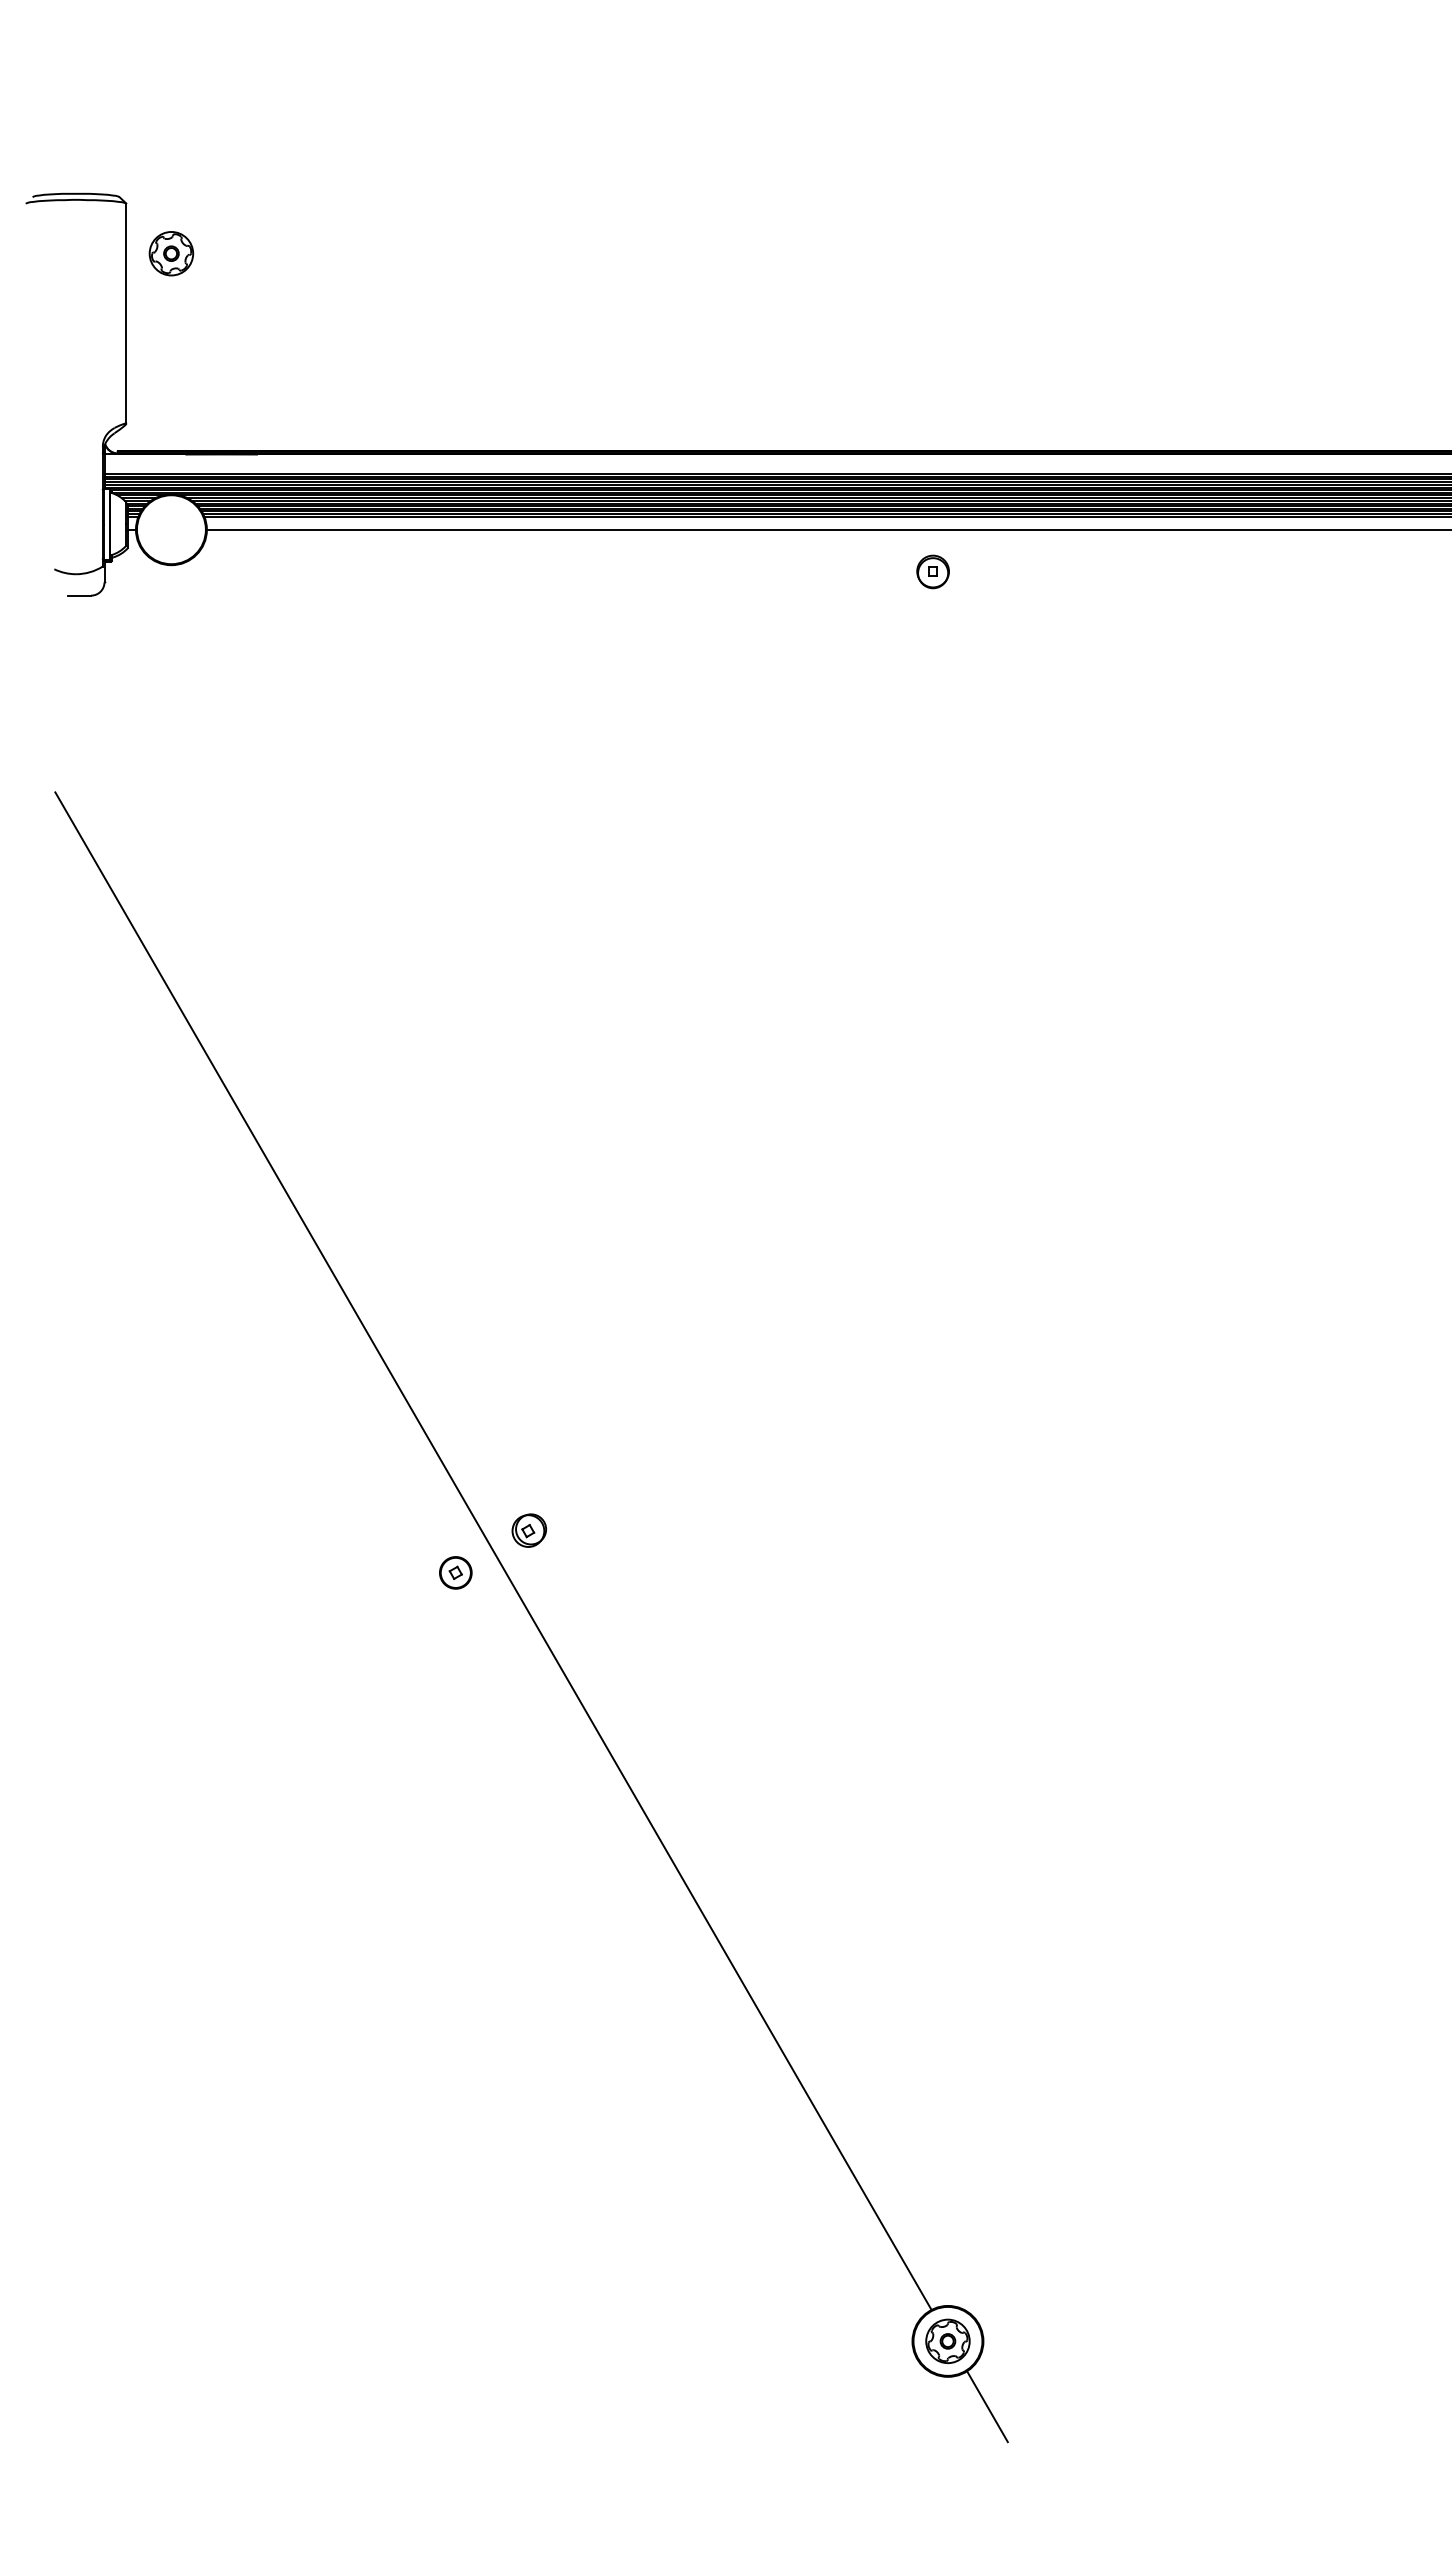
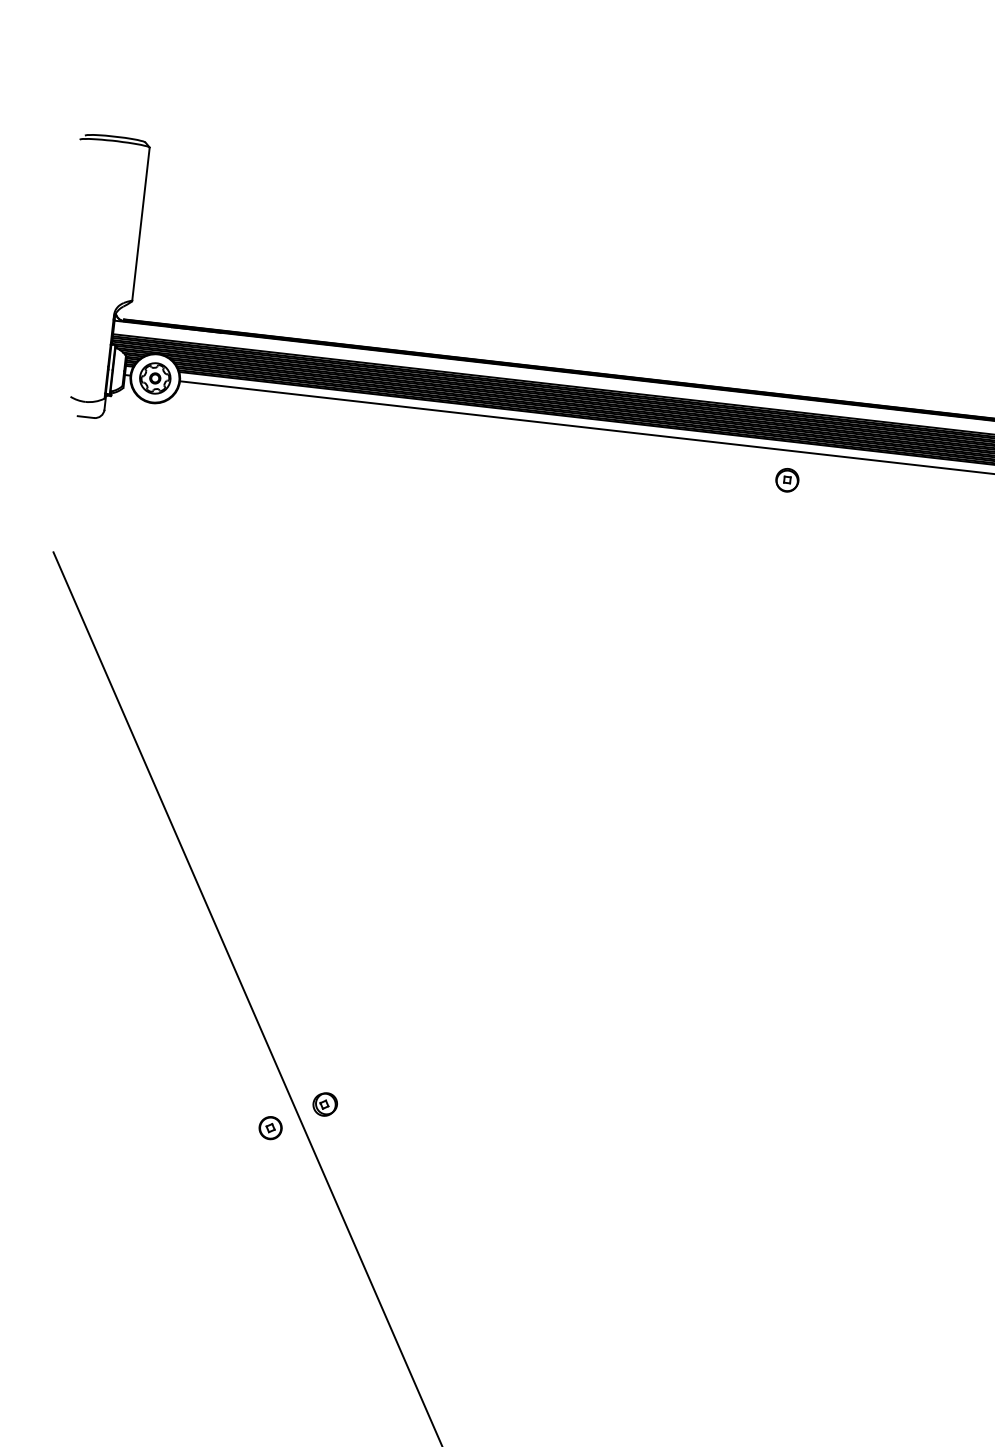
part: (171, 253) -> (155, 378), moved
part: (932, 571) -> (786, 479), moved

